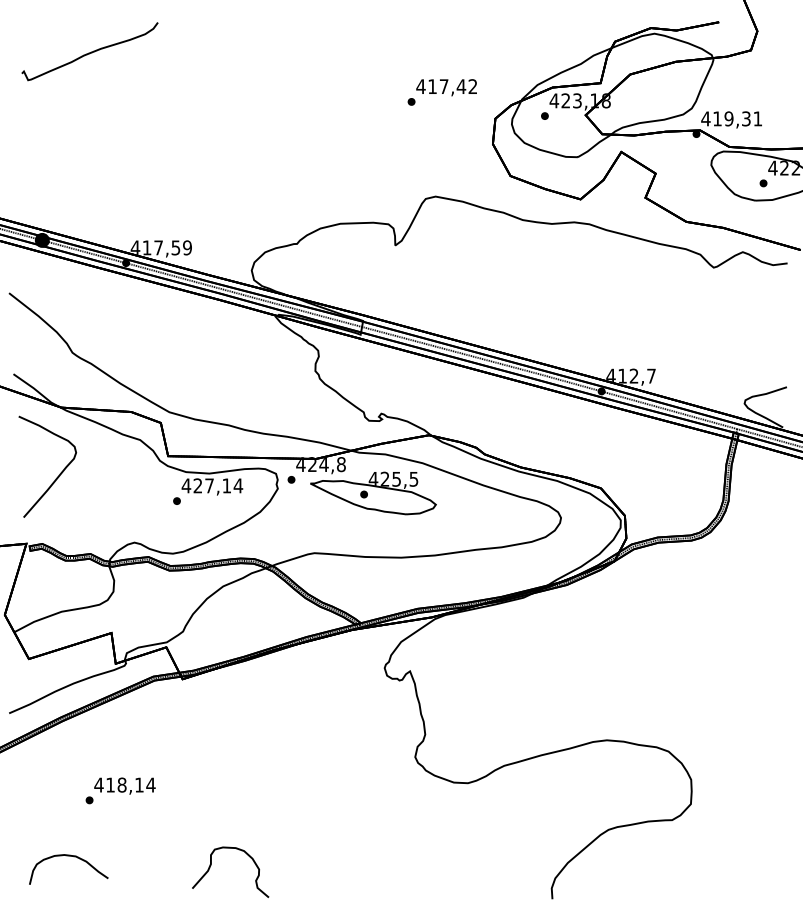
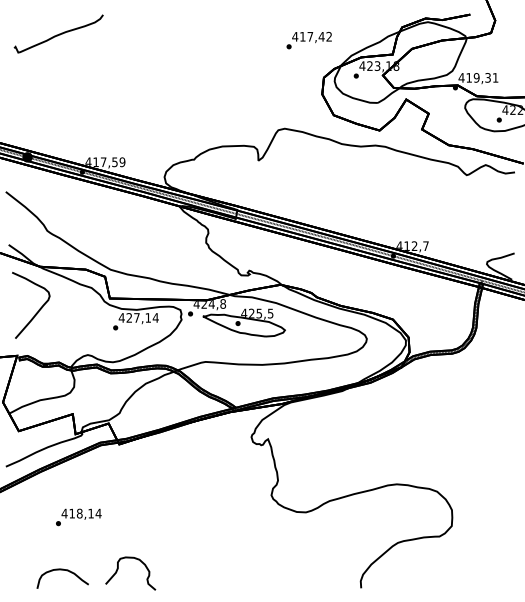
text: (441, 92) -> (308, 40), moved
curve: (68, 856) -> (62, 570), moved
curve: (211, 865) -> (118, 569), moved

